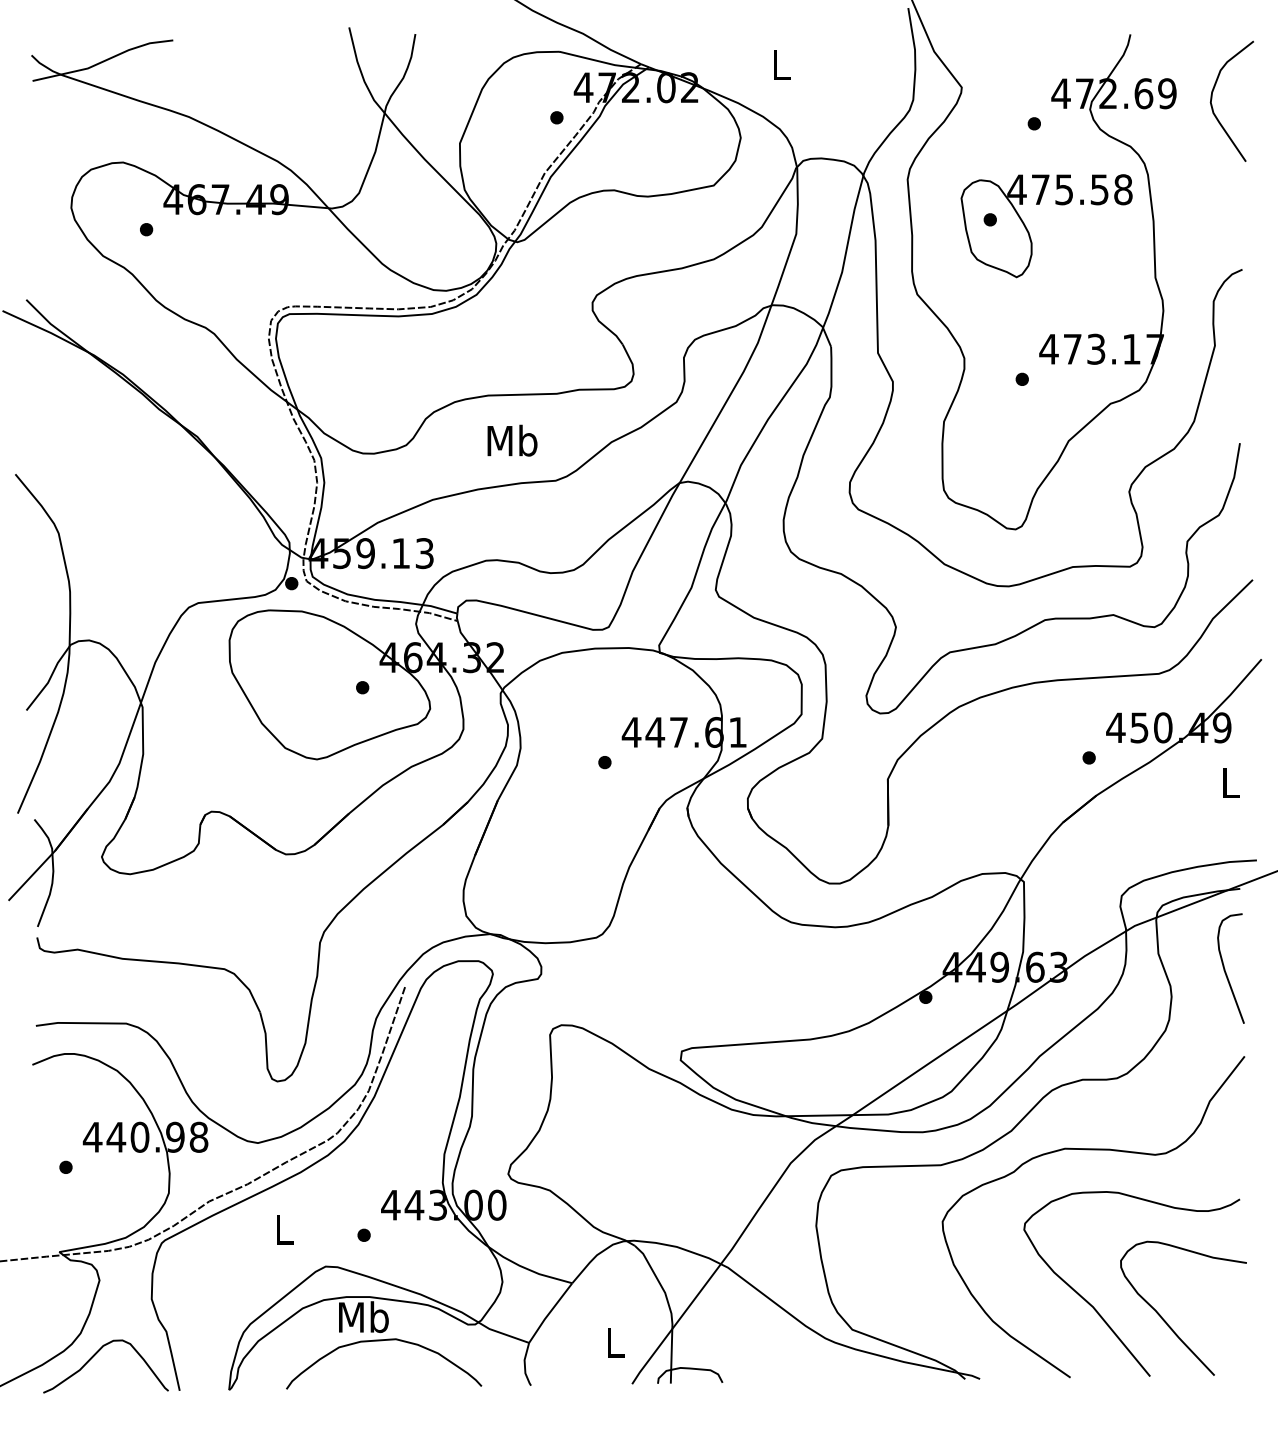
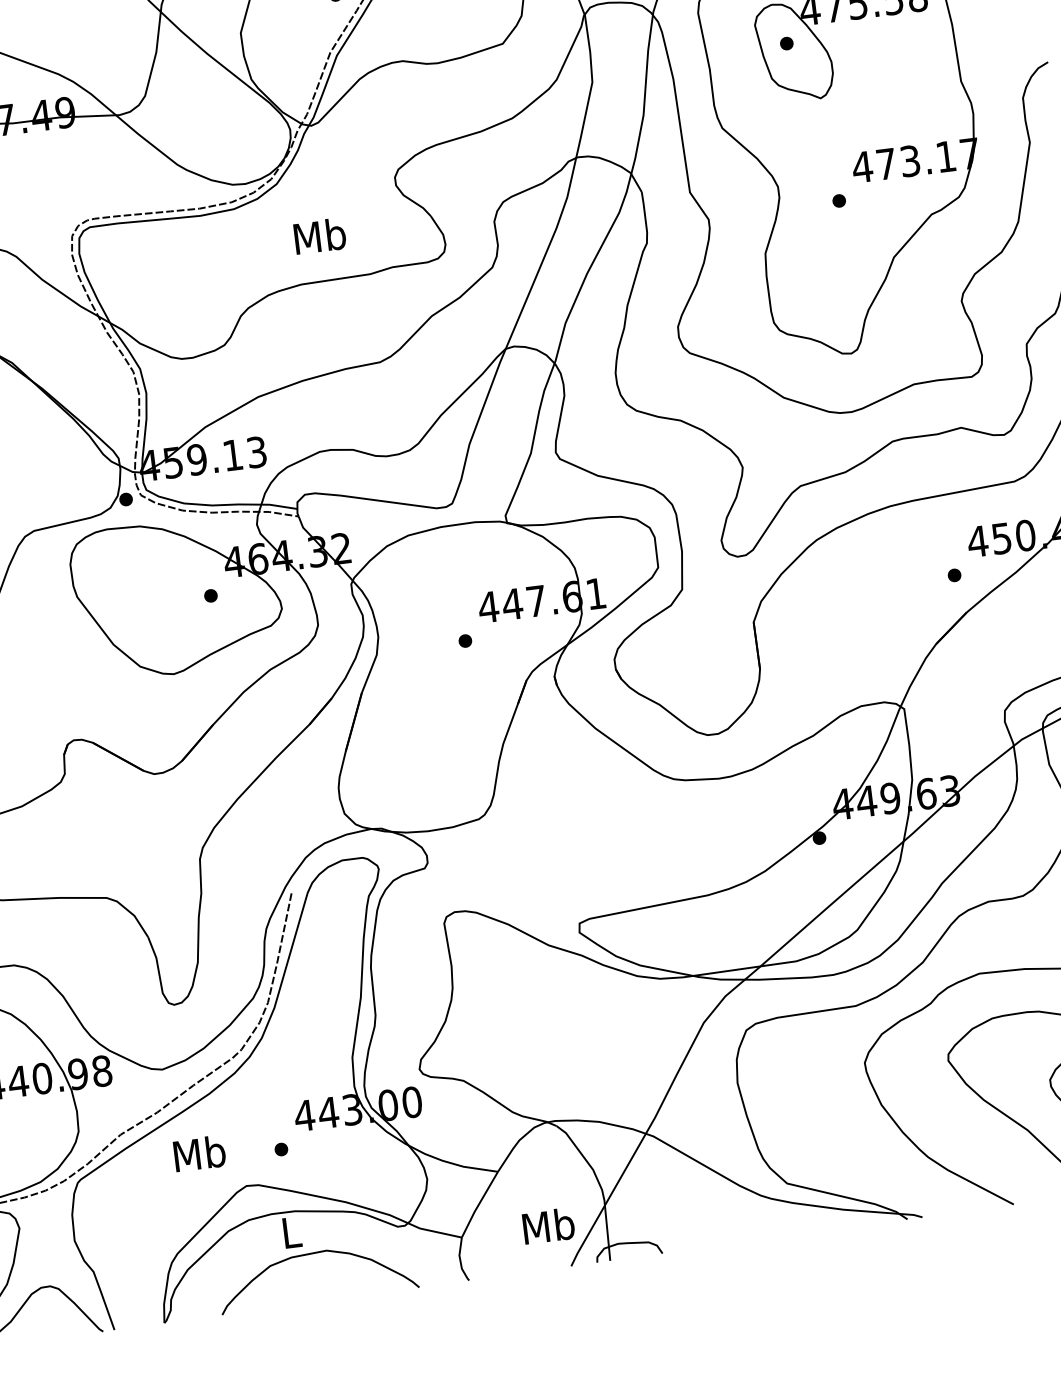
text: (512, 440) -> (320, 235), moved
text: (284, 1229) -> (200, 1153), L -> Mb
text: (363, 1317) -> (291, 1232), Mb -> L
text: (615, 1342) -> (549, 1226), L -> Mb

